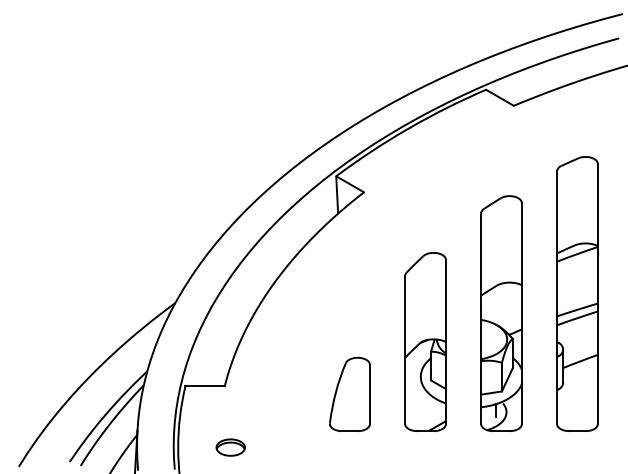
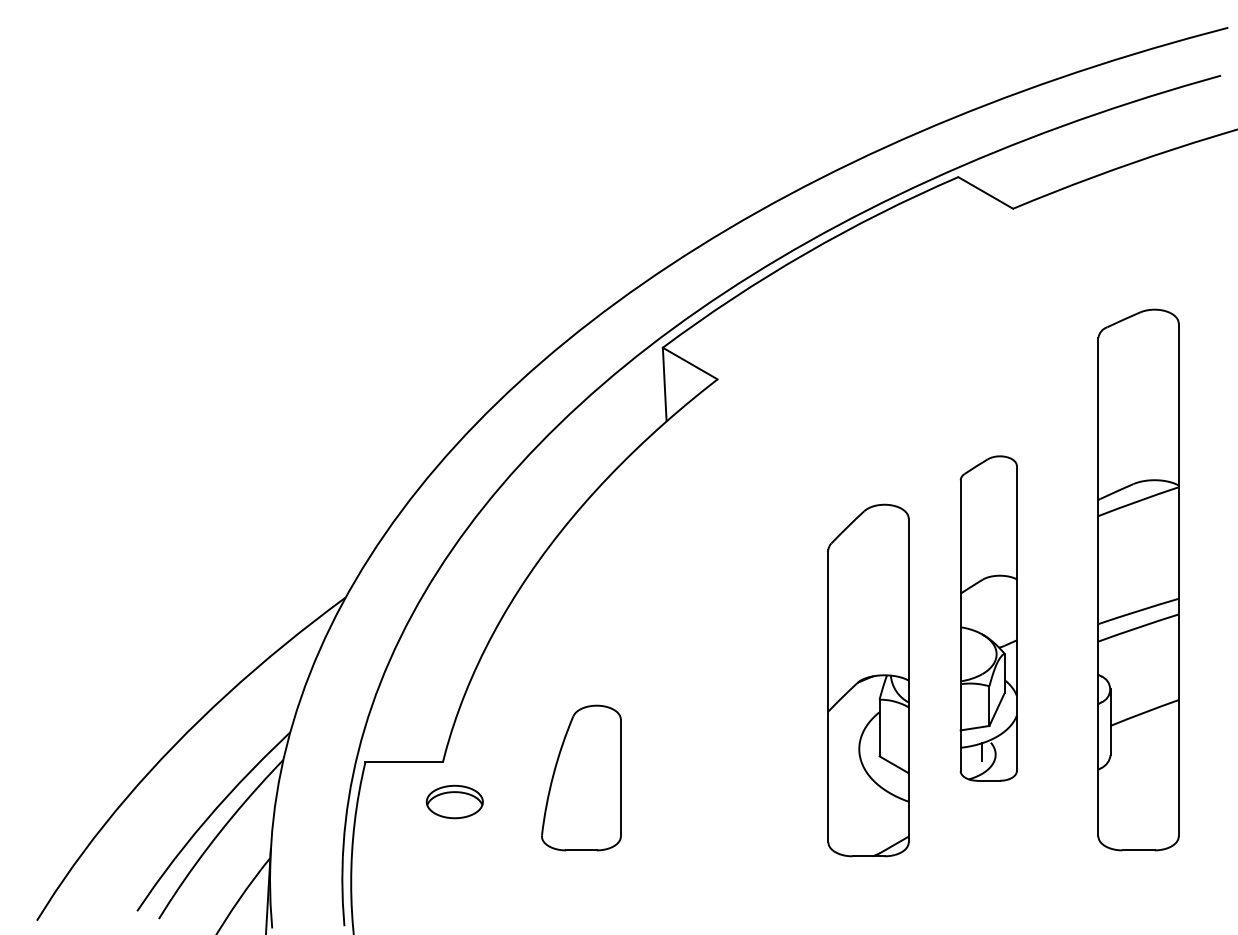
part: (501, 313) -> (988, 618), size x0.7
part: (425, 341) -> (868, 679), moved
part: (349, 393) -> (580, 776), moved
part: (230, 447) -> (454, 801), moved

